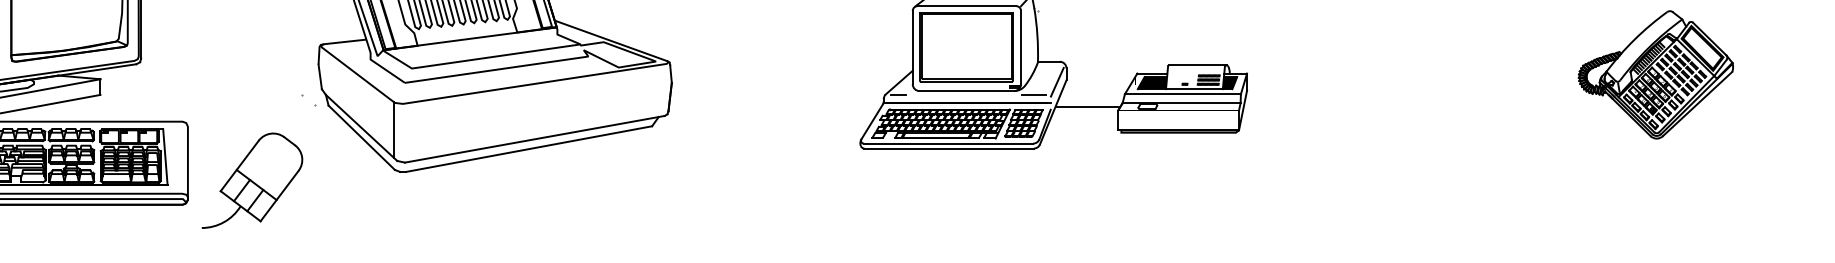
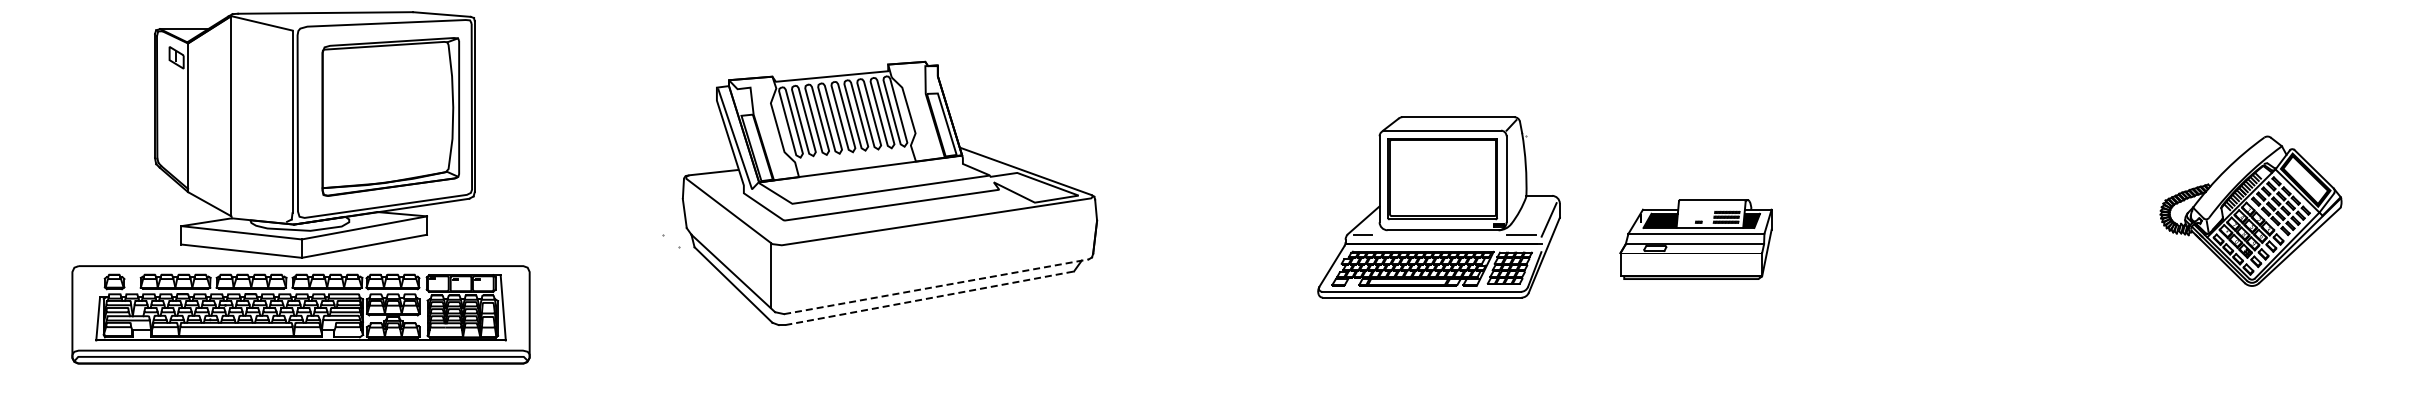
line: (1088, 106) -> (1585, 248), removed
line: (534, 139) -> (936, 286), solid -> dashed
line: (528, 149) -> (929, 298), solid -> dashed
part: (252, 180) -> (605, 335), removed

